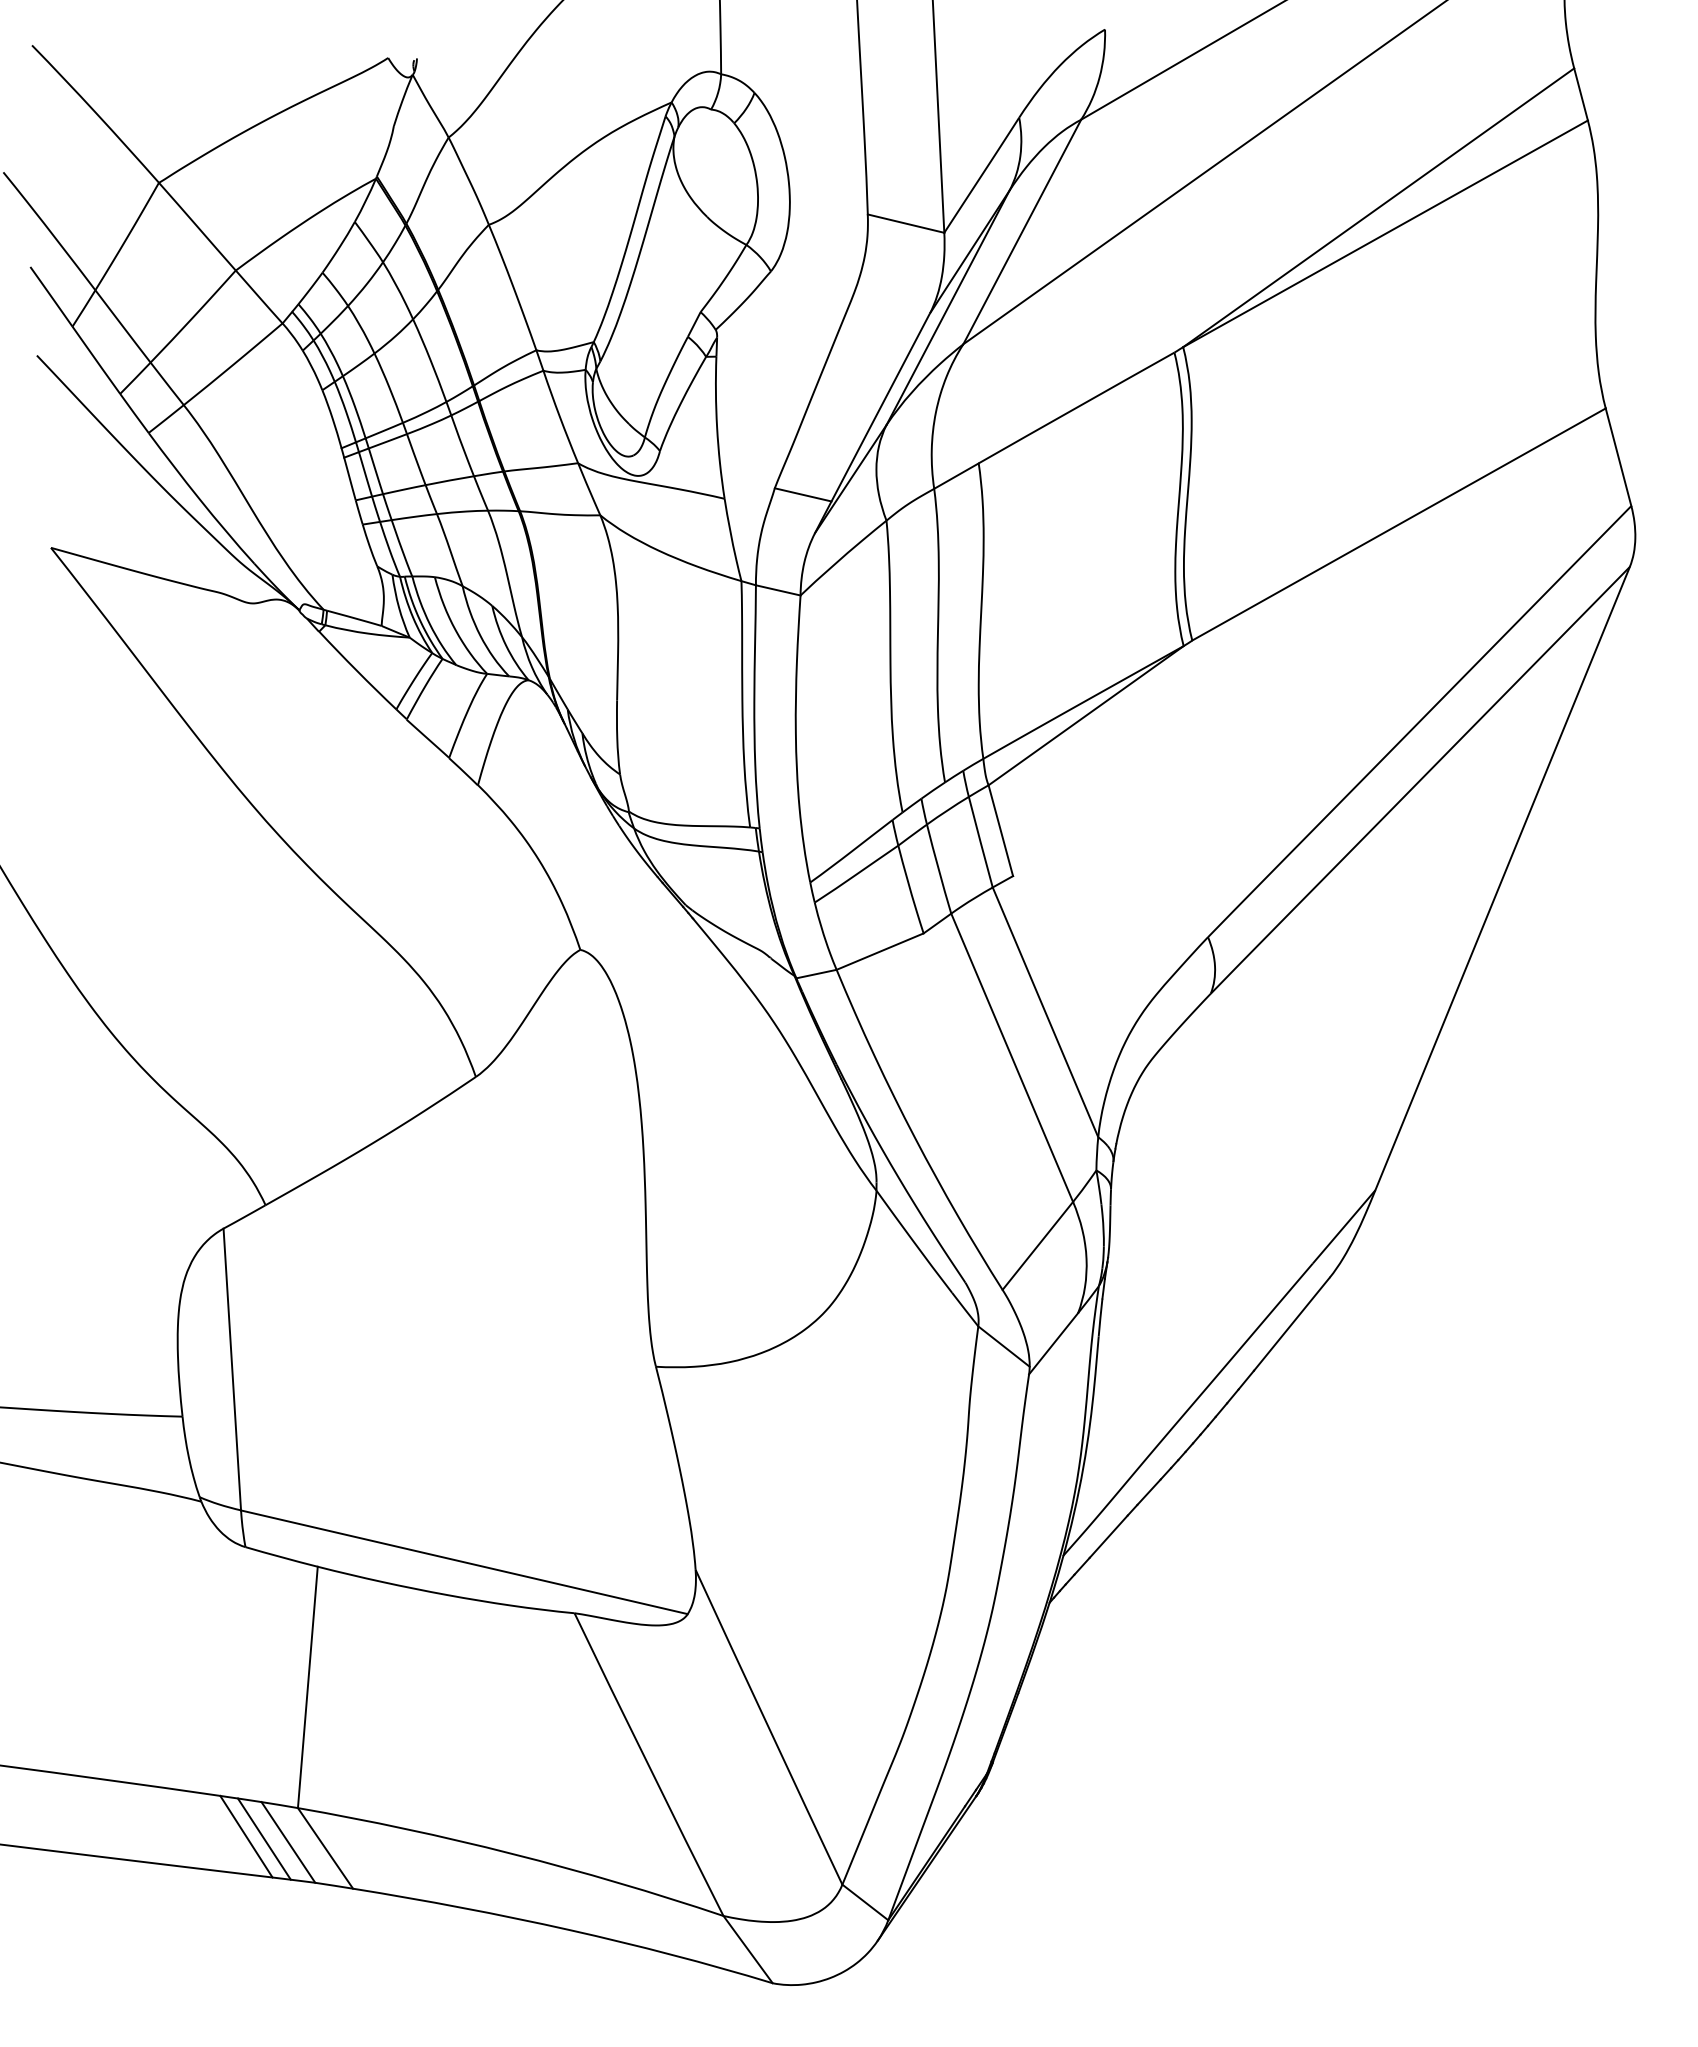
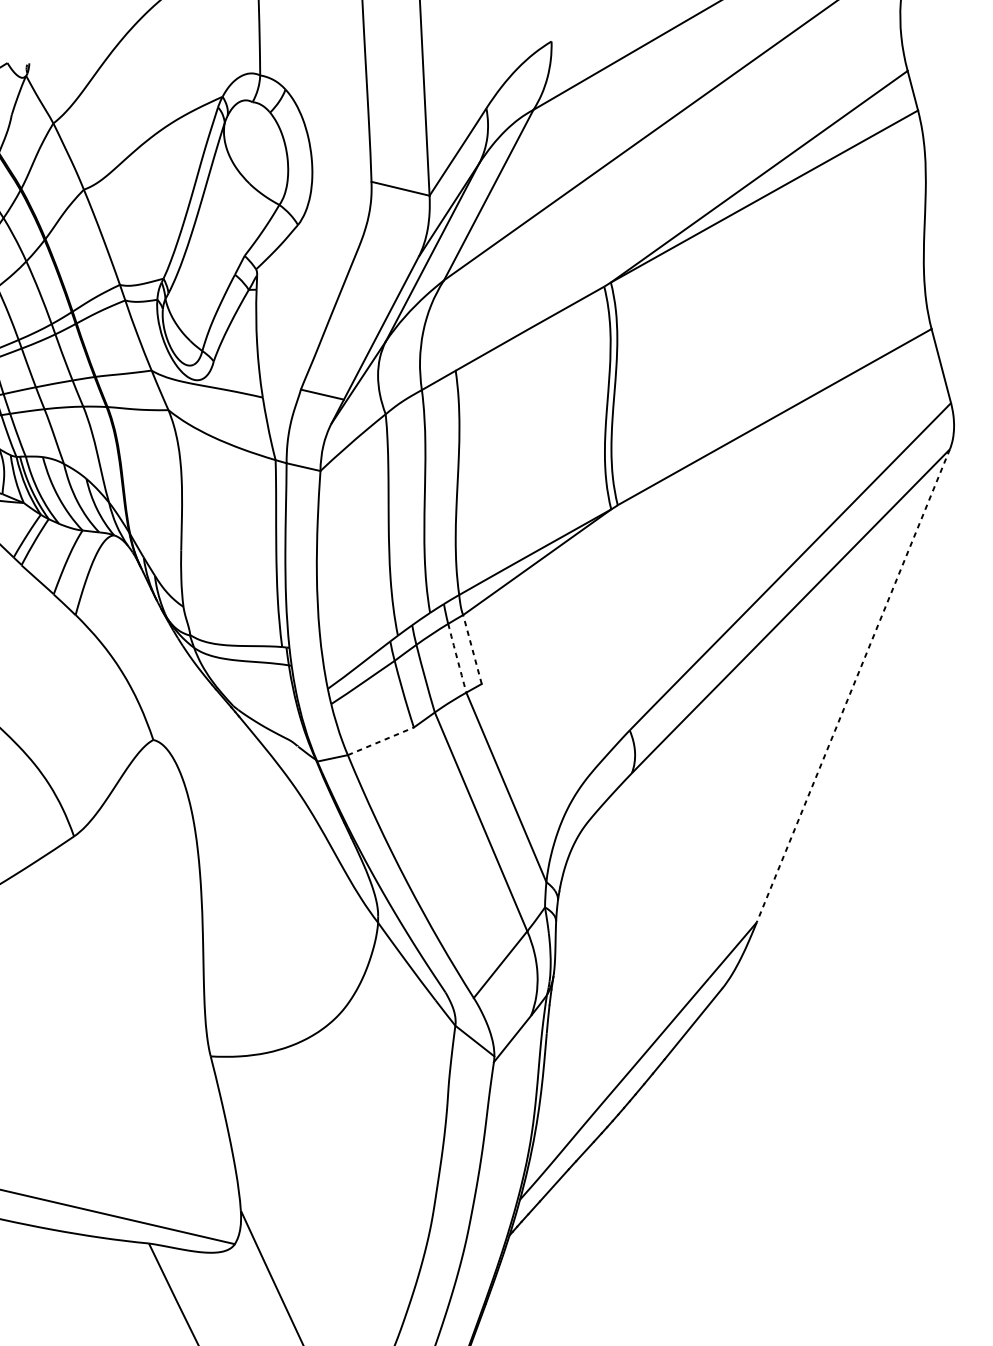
line: (1000, 830) -> (472, 649), solid -> dashed
arc: (980, 842) -> (457, 658), solid -> dashed
line: (1502, 878) -> (853, 685), solid -> dashed
line: (880, 951) -> (381, 741), solid -> dashed

